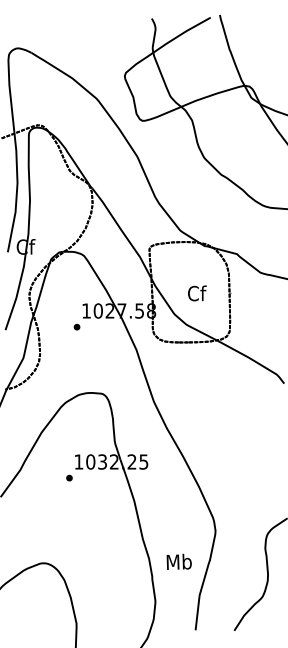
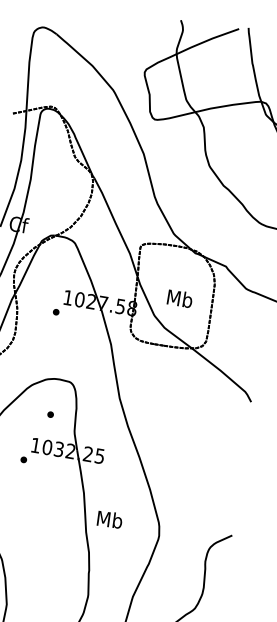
text: (196, 293) -> (179, 298), Cf -> Mb
part: (88, 428) -> (50, 414), added
text: (178, 561) -> (109, 519), moved

